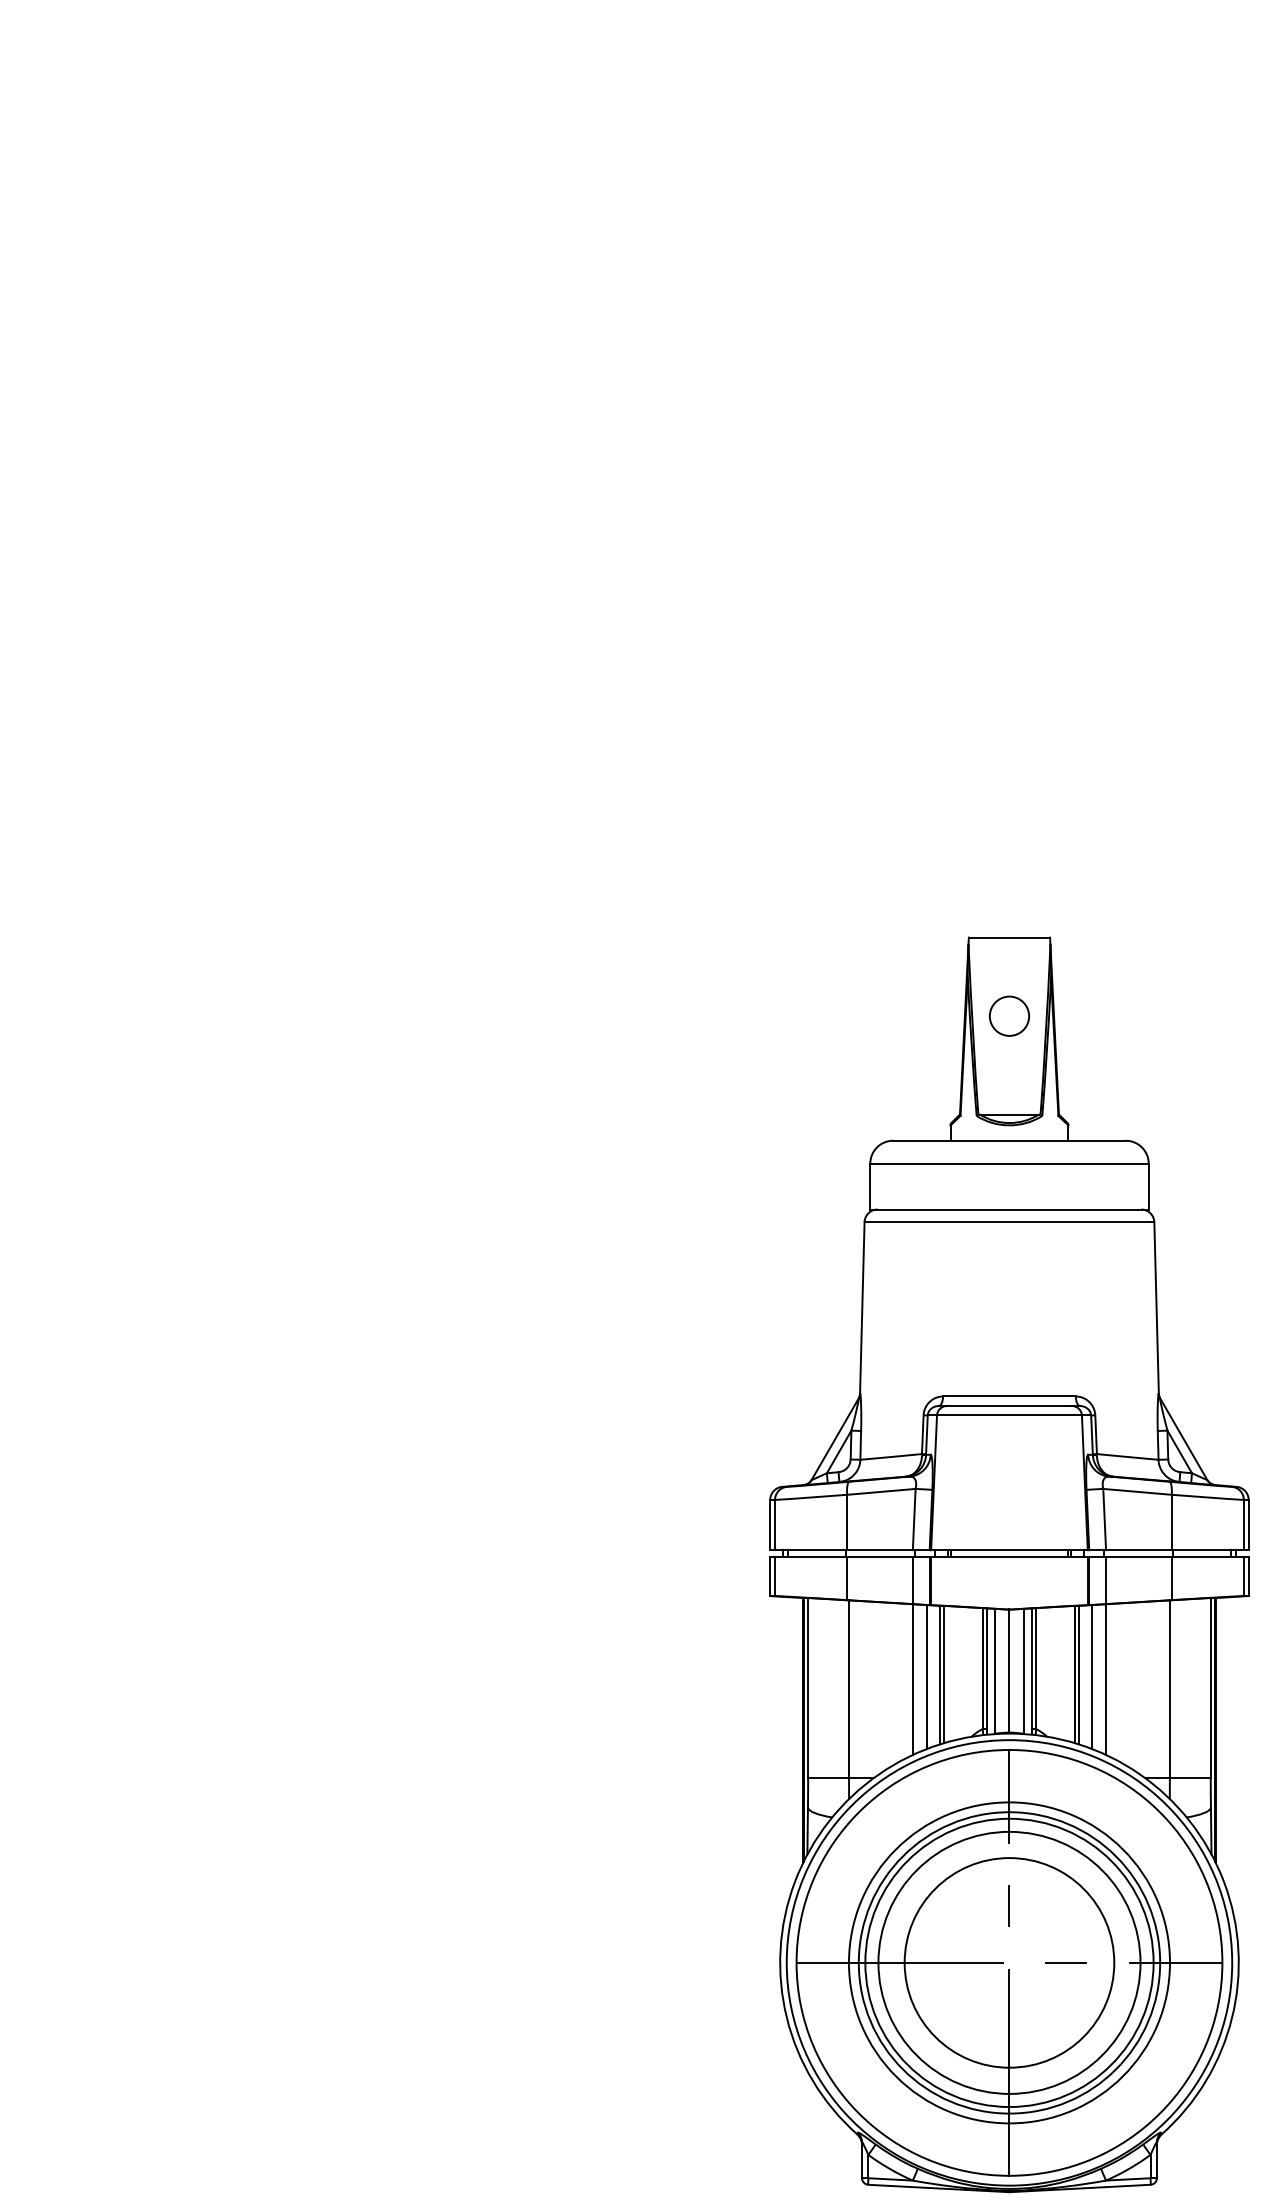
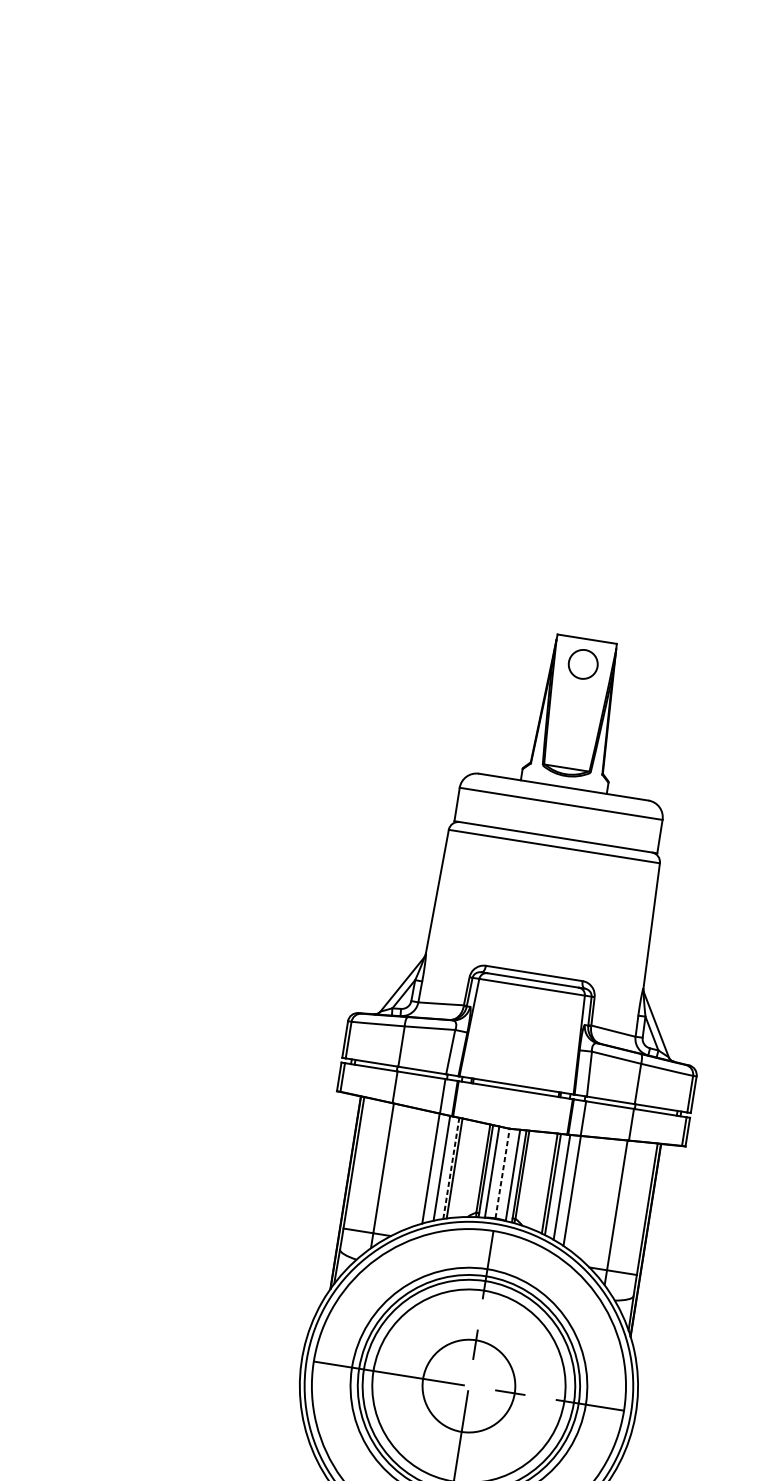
circle: (1009, 1015) -> (583, 663), moved
line: (1009, 1670) -> (502, 1173), solid -> dashed
line: (939, 1674) -> (451, 1167), solid -> dashed
circle: (1009, 1962) -> (469, 1385), size x0.6

